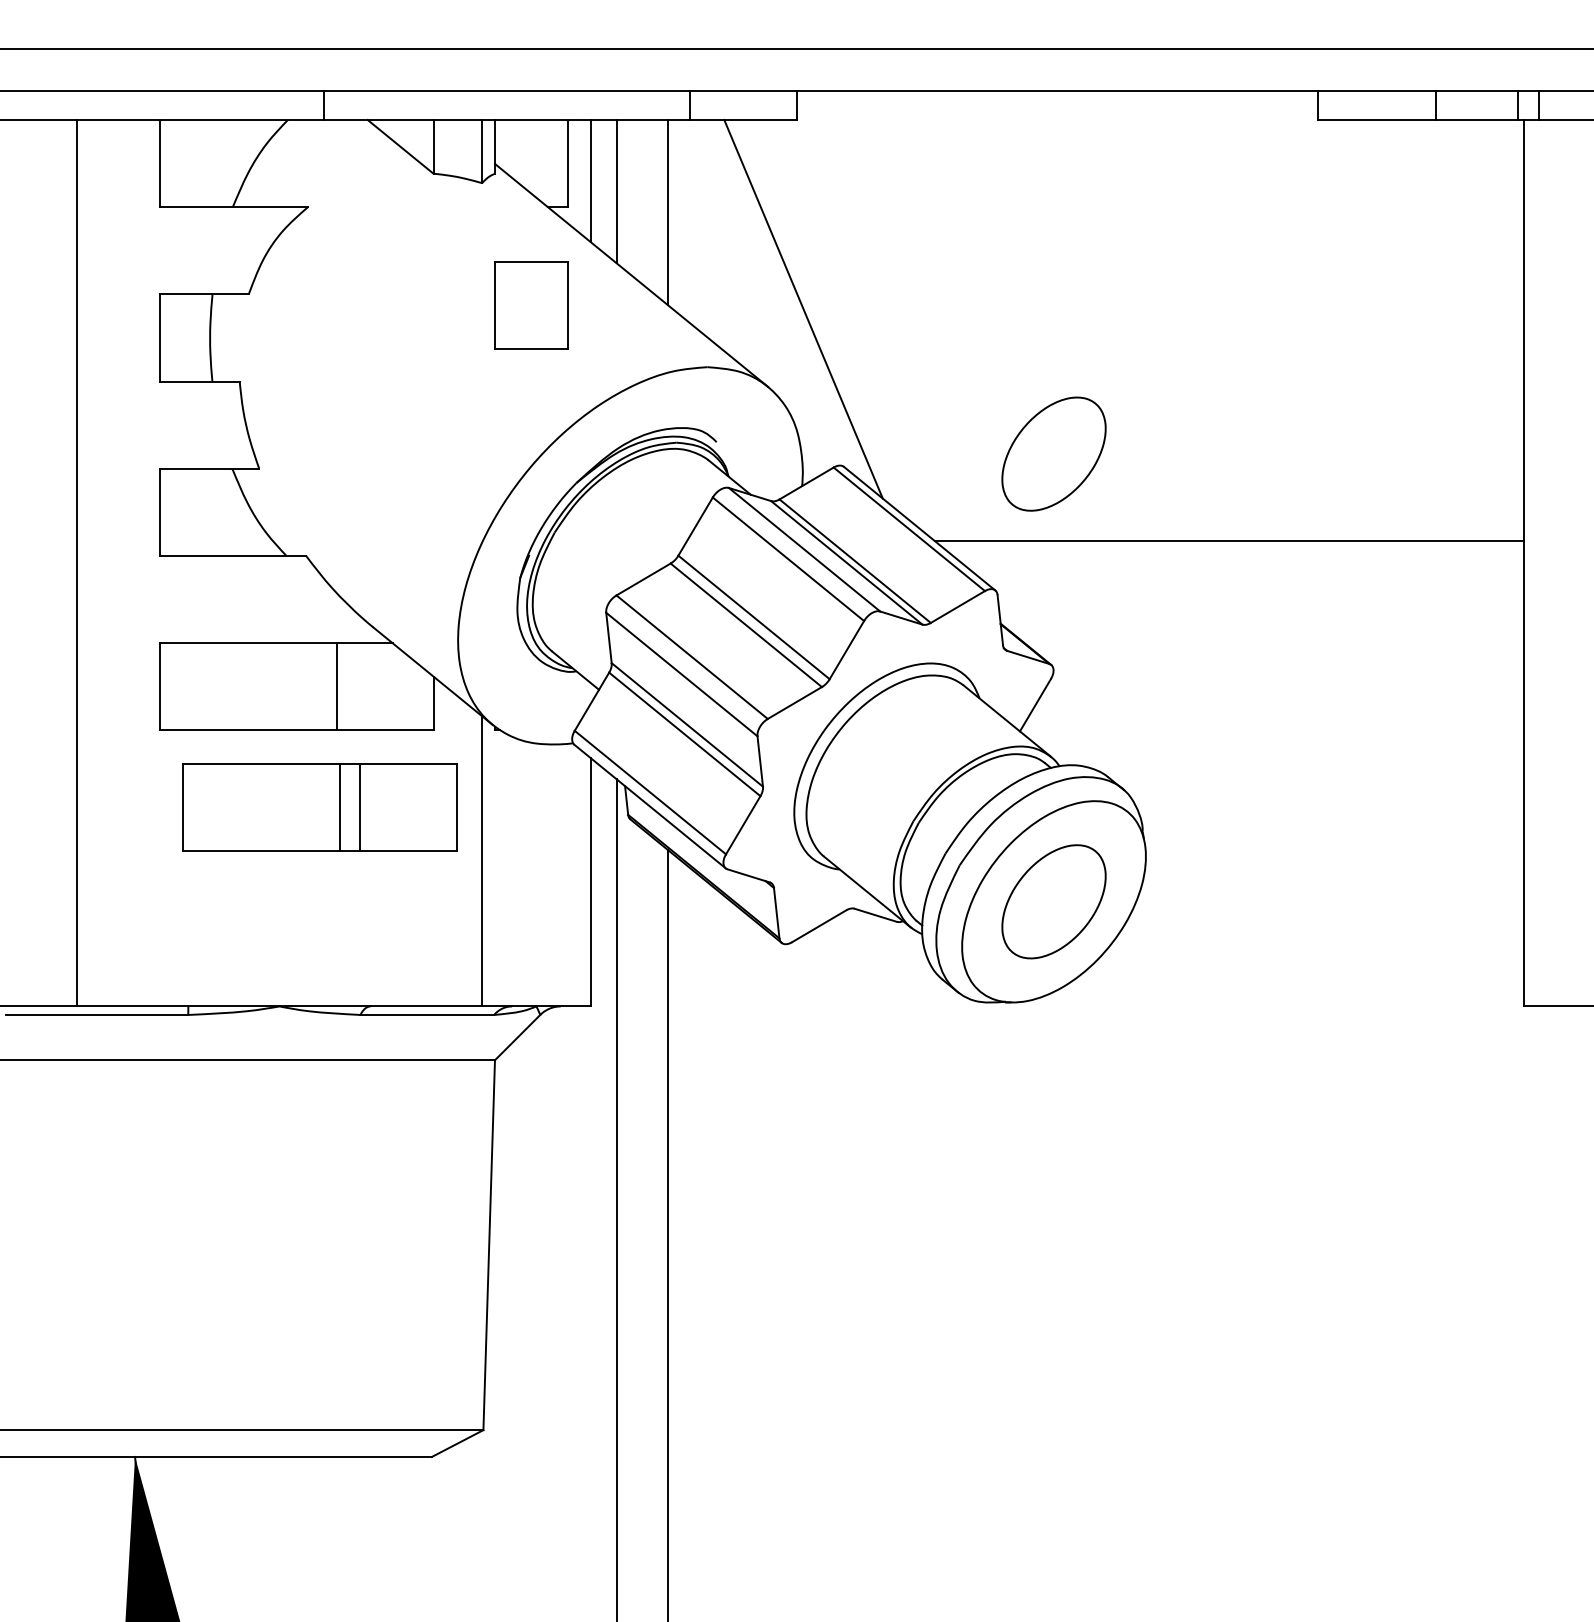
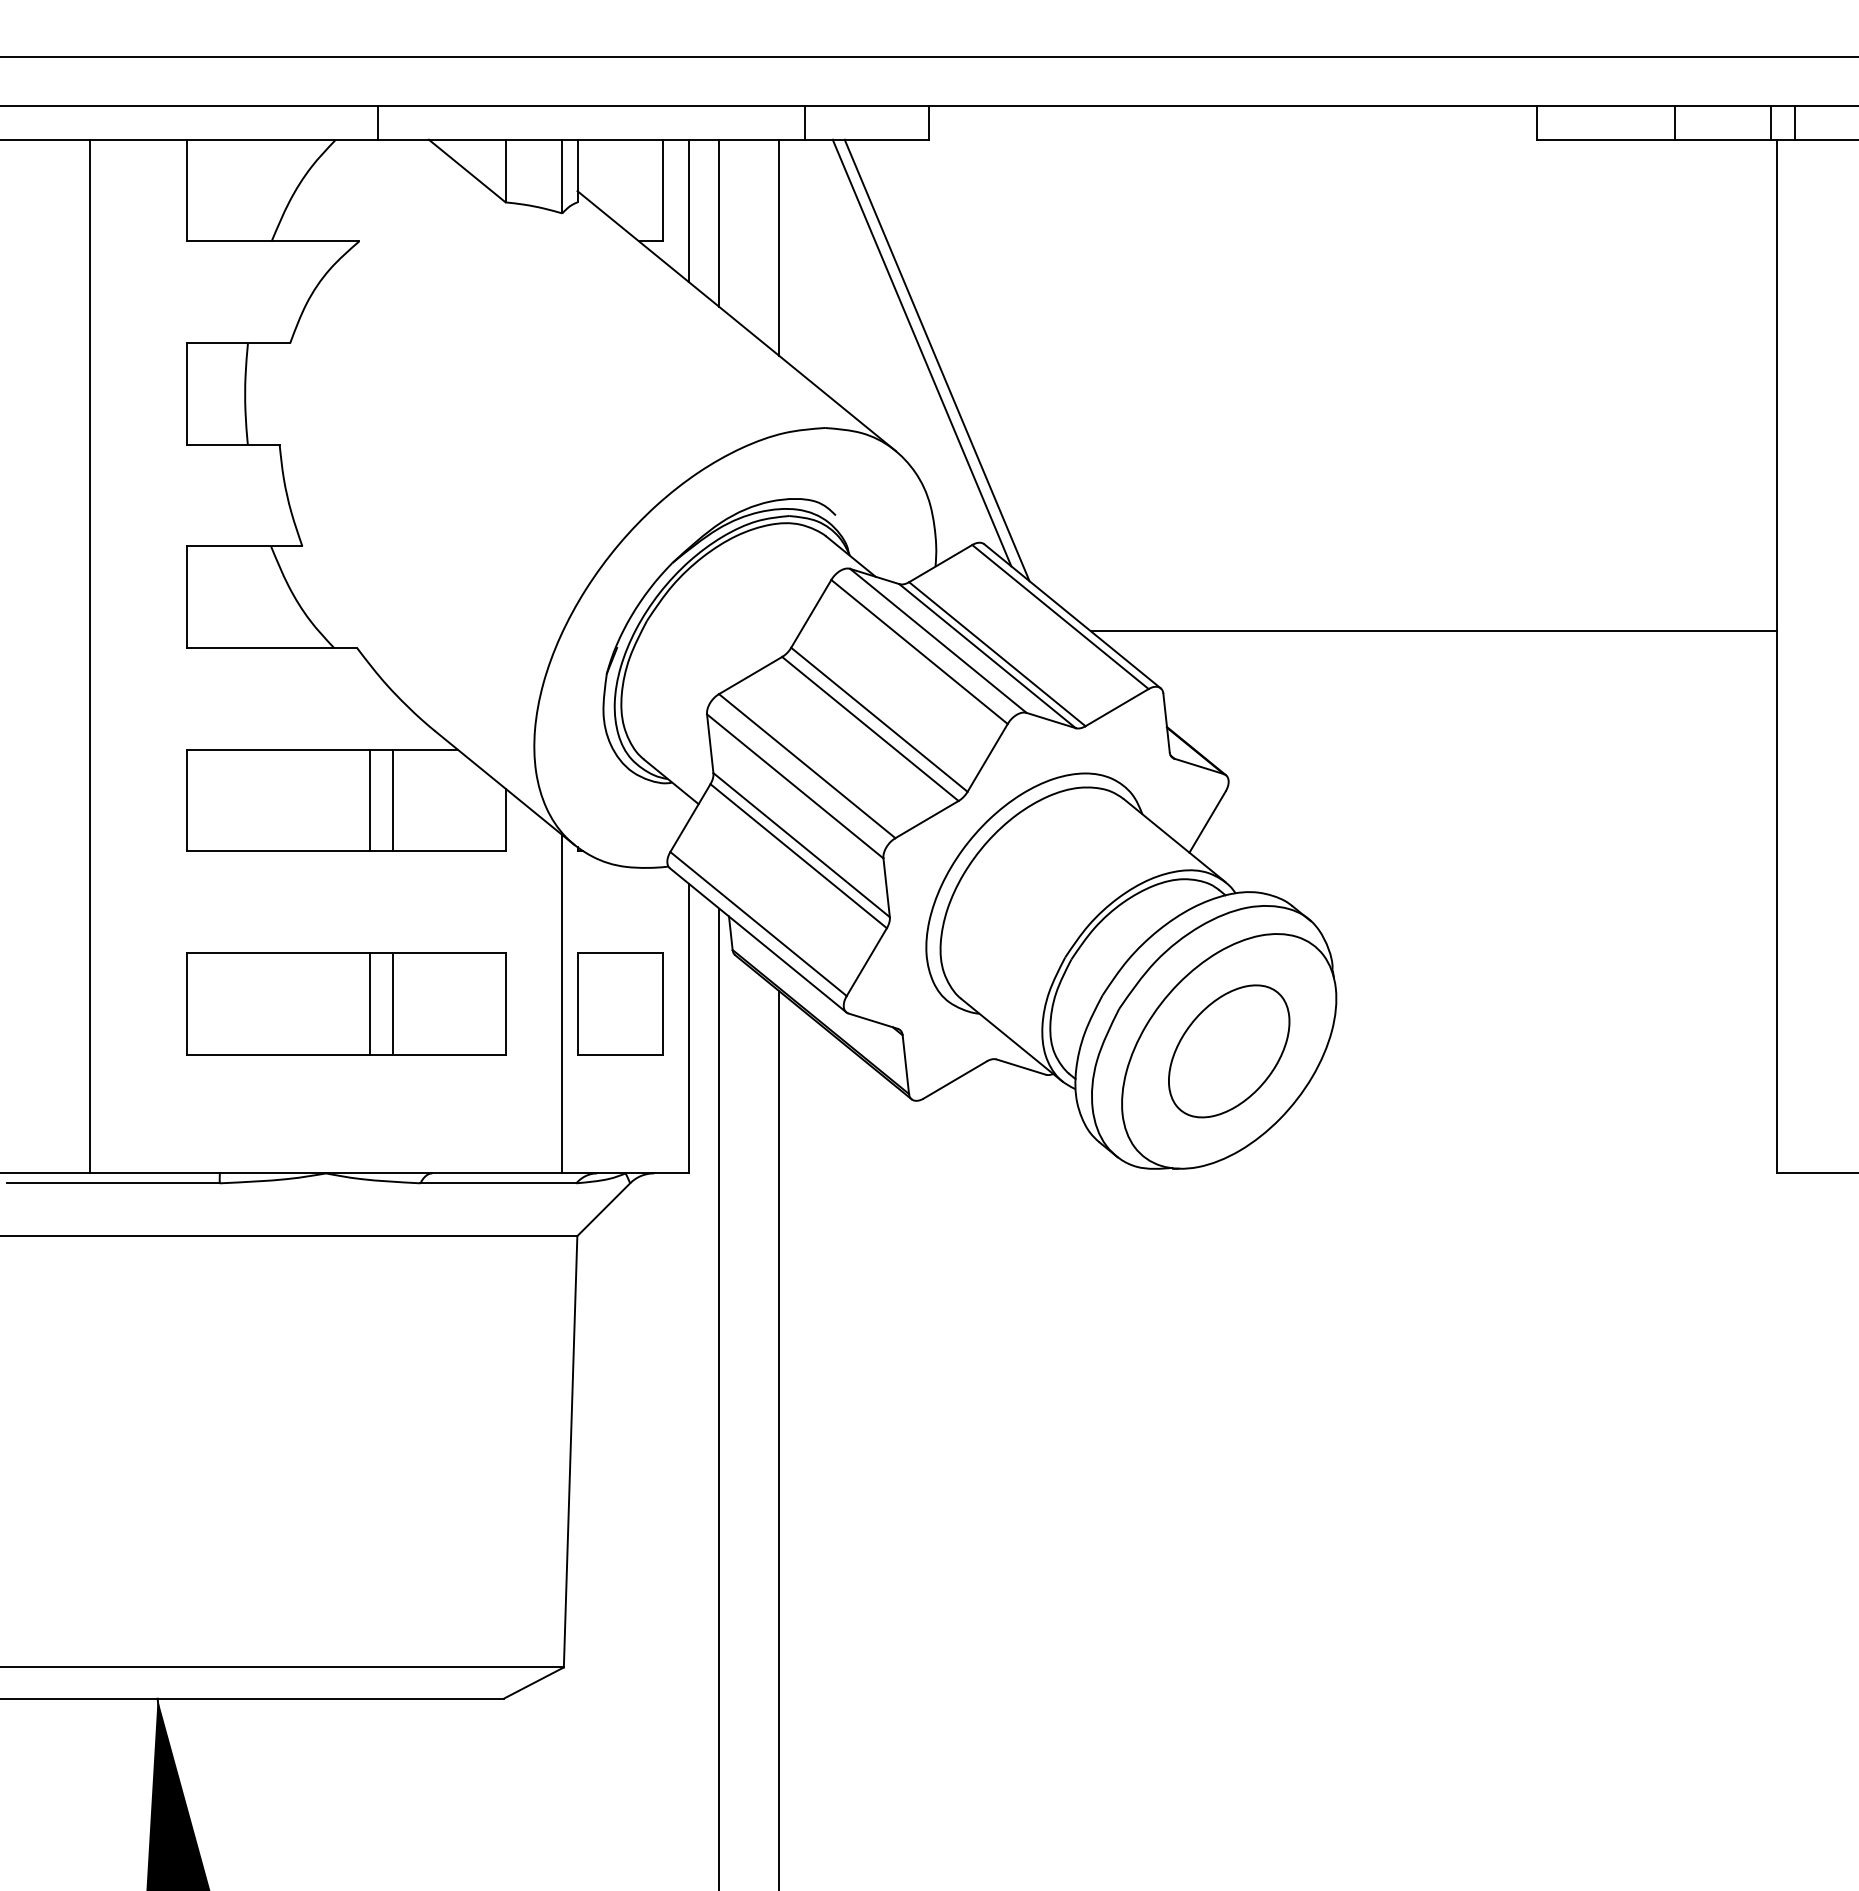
line: (790, 302) -> (921, 352), added
part: (532, 305) -> (620, 1003), moved
part: (1054, 454) -> (1229, 529), removed
line: (316, 686) -> (369, 800), added
part: (320, 806) -> (346, 1003), moved

